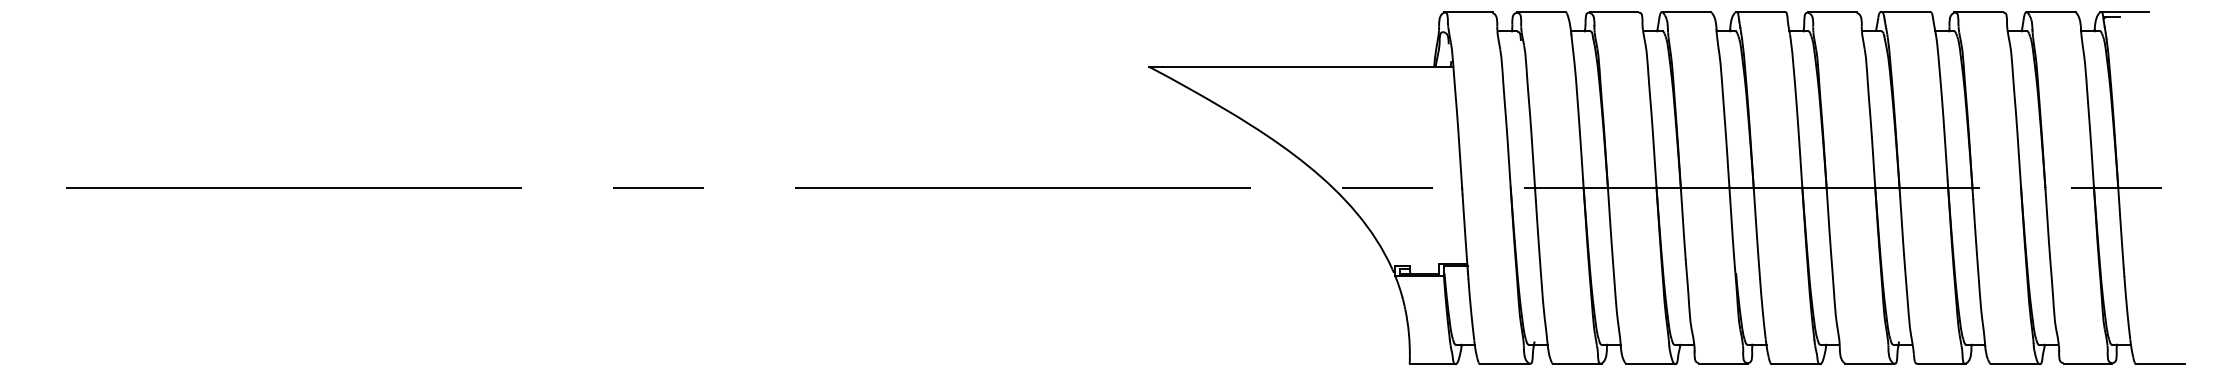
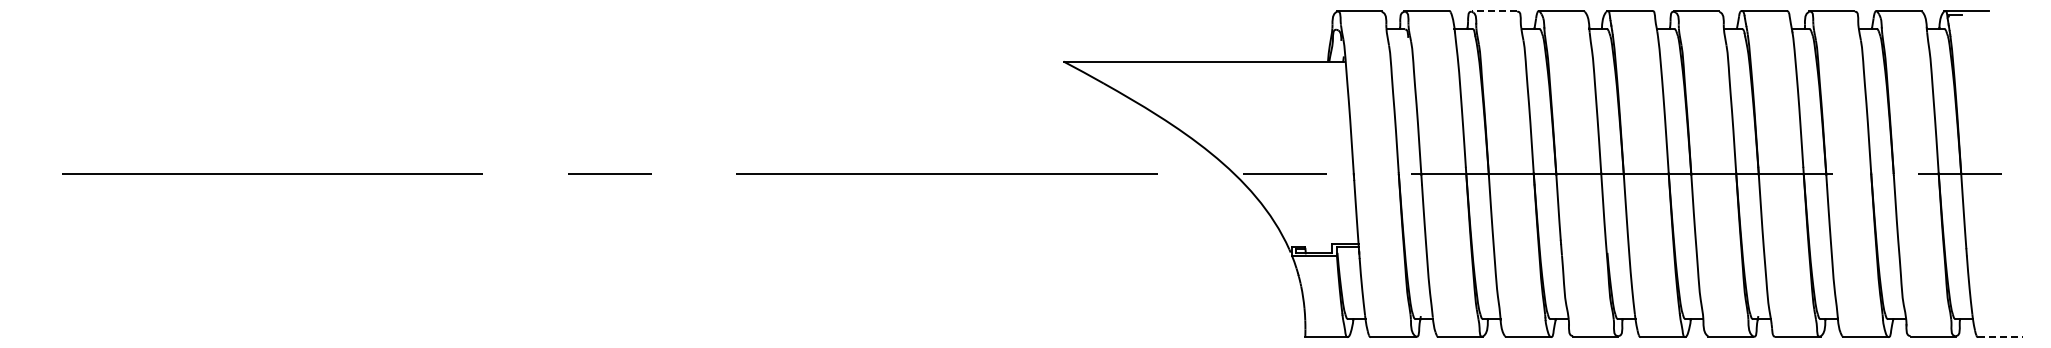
line: (1613, 11) -> (1493, 10), solid -> dashed
line: (2161, 364) -> (2001, 337), solid -> dashed

